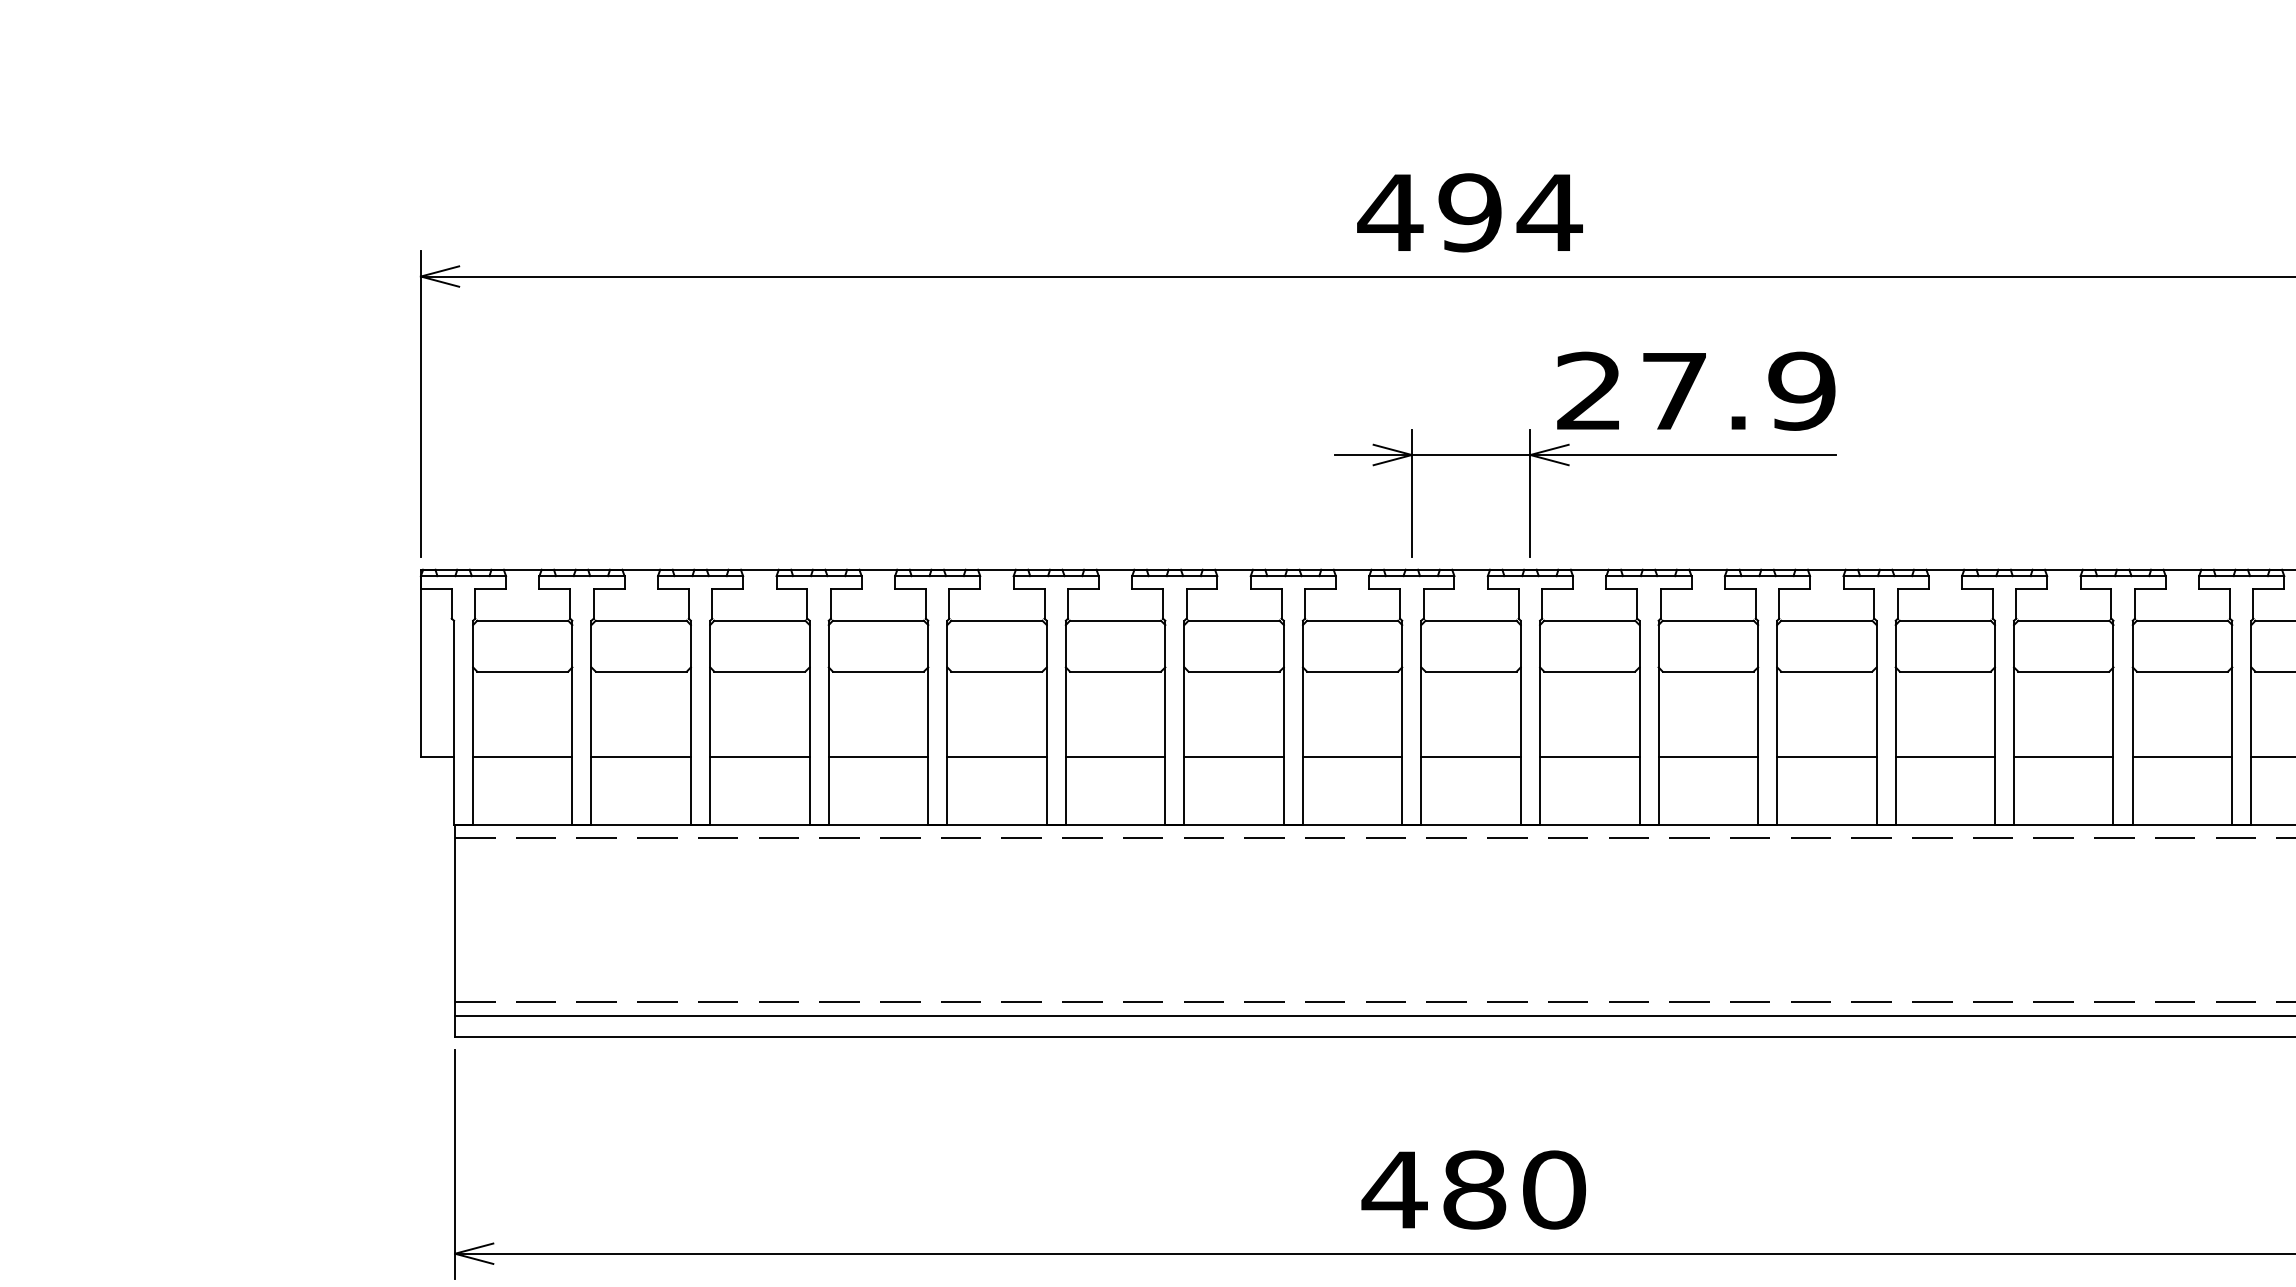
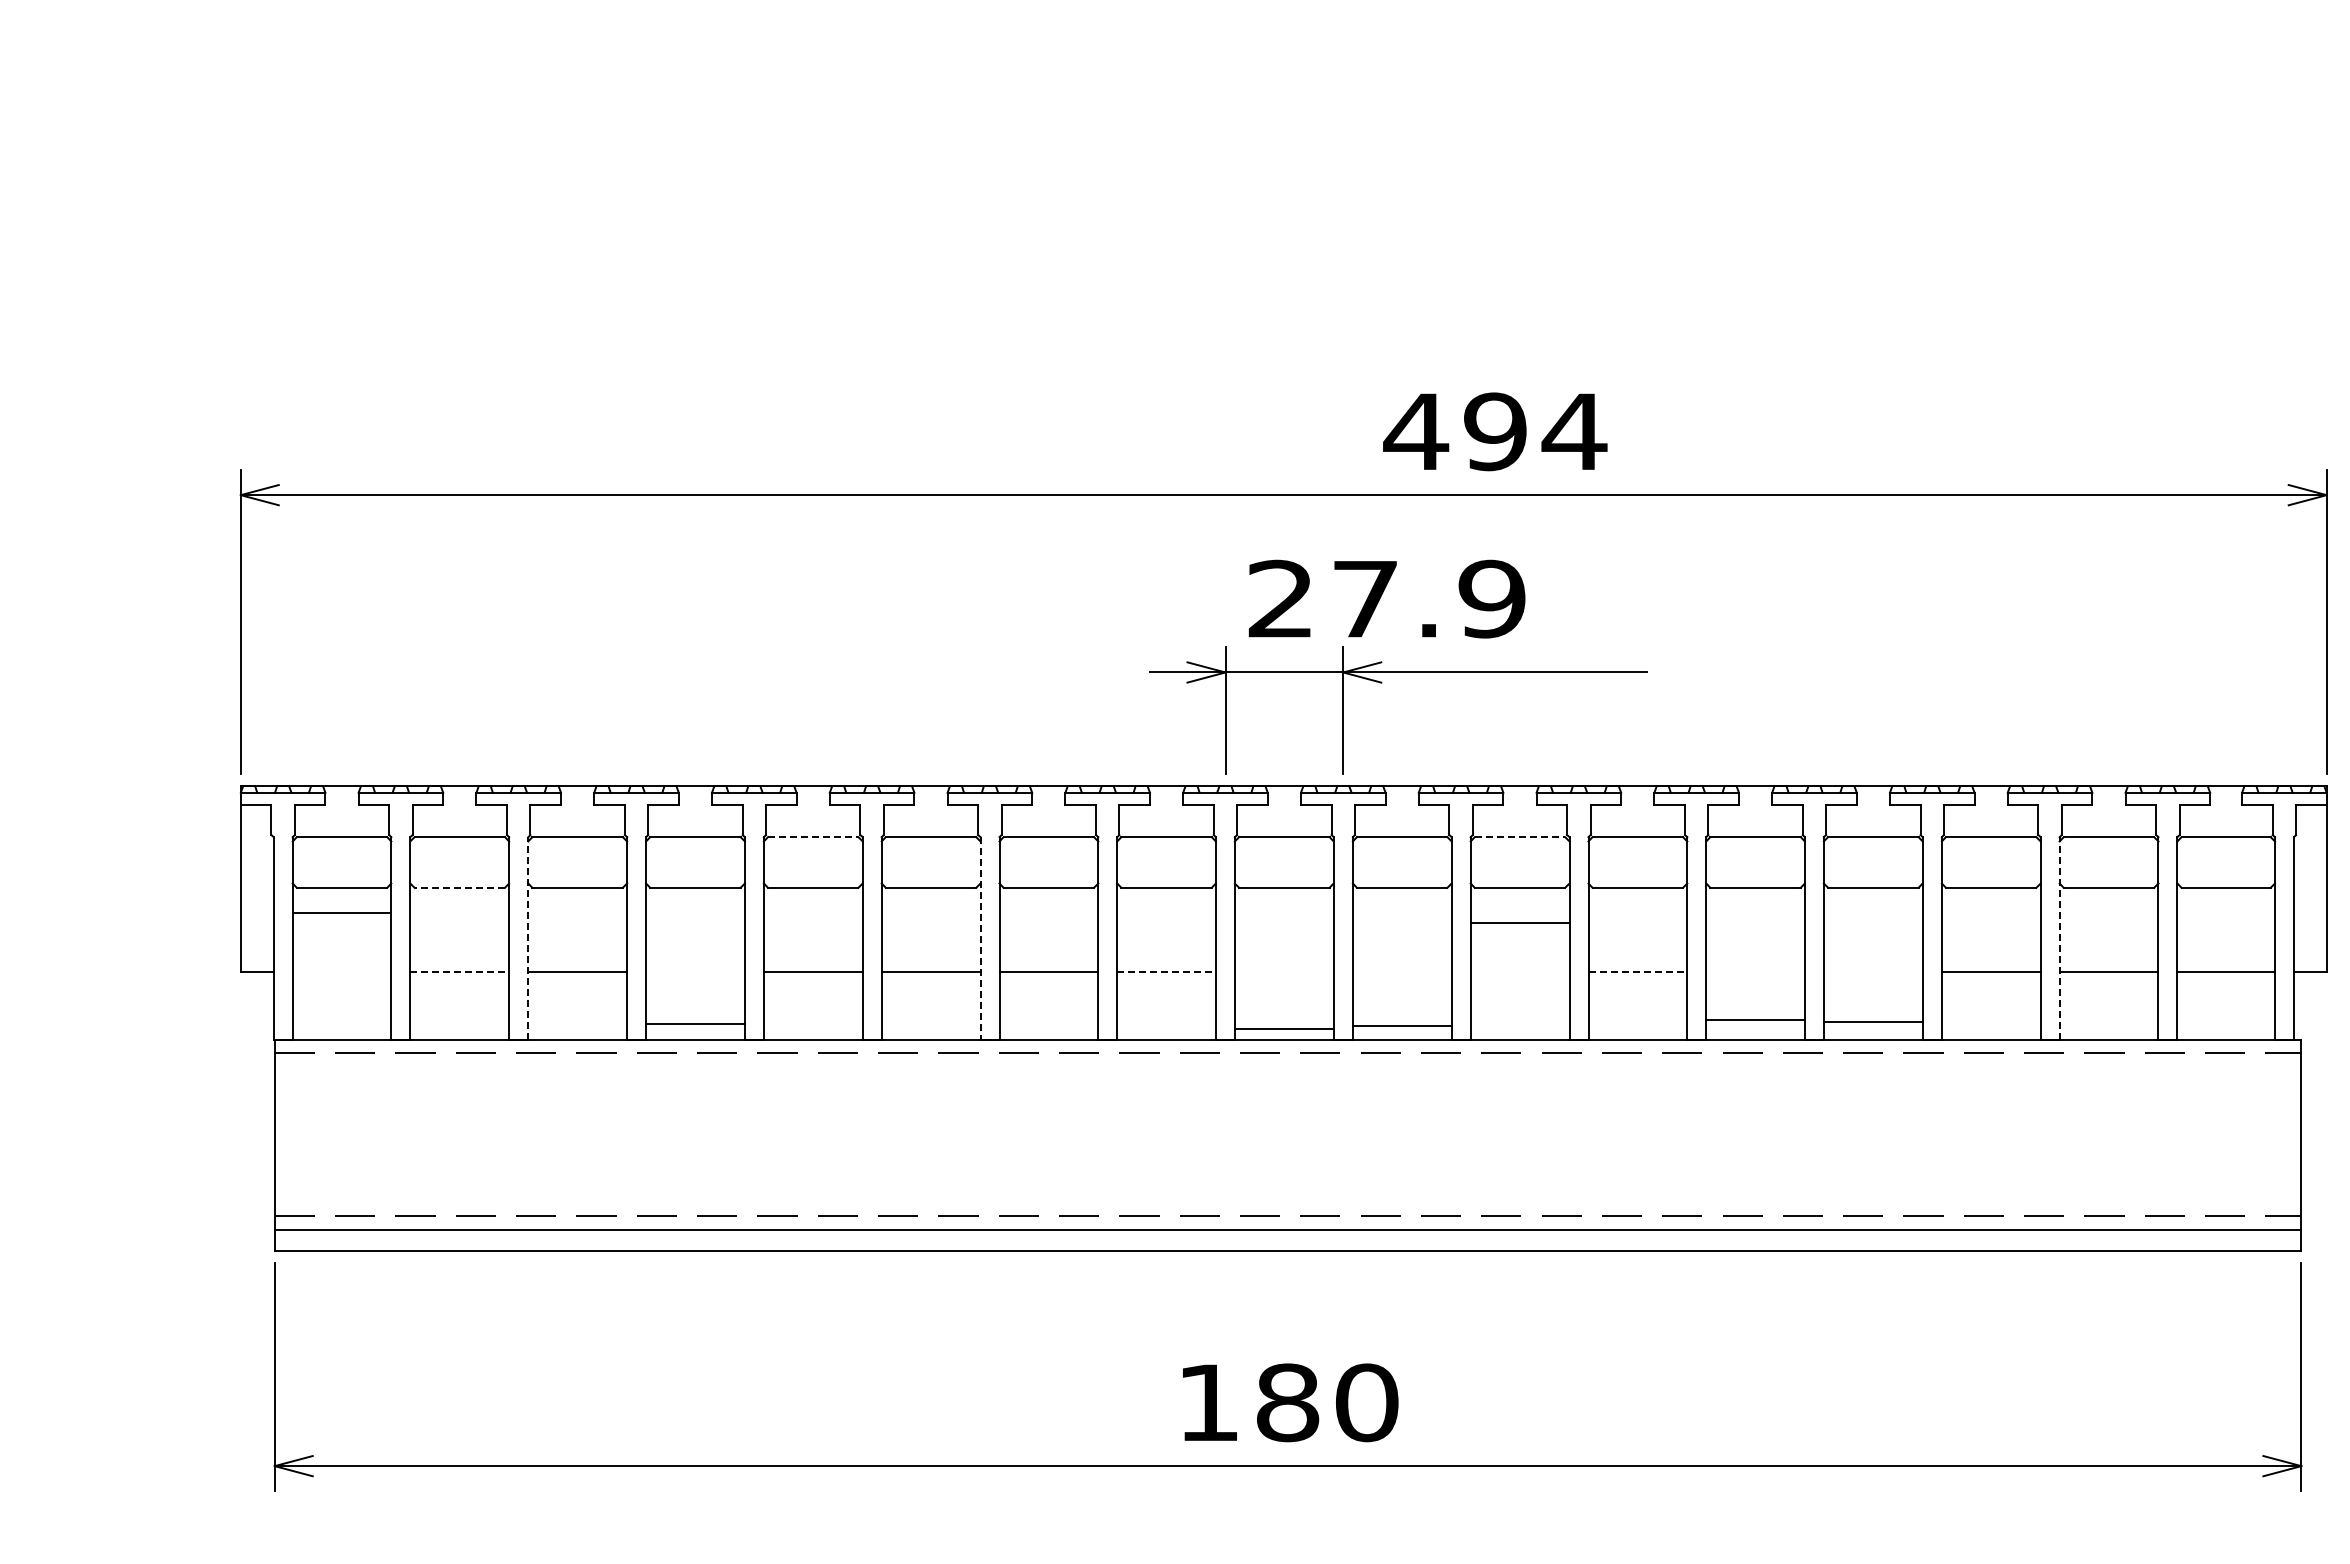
text: (1470, 212) -> (1495, 431), moved
text: (1695, 390) -> (1386, 598), moved
line: (997, 621) -> (813, 837), solid -> dashed
line: (1708, 621) -> (1520, 837), solid -> dashed
line: (640, 671) -> (459, 887), solid -> dashed
line: (710, 721) -> (528, 937), solid -> dashed
line: (2251, 721) -> (2059, 937), solid -> dashed
line: (1165, 722) -> (980, 938), solid -> dashed
line: (522, 756) -> (341, 913), moved
line: (641, 756) -> (460, 972), solid -> dashed
line: (878, 756) -> (695, 1024), moved
line: (1353, 756) -> (1167, 972), solid -> dashed
line: (1470, 756) -> (1283, 1029), moved
line: (1589, 756) -> (1401, 1026), moved
line: (1707, 756) -> (1519, 923), moved
line: (1827, 756) -> (1638, 972), solid -> dashed
line: (1945, 756) -> (1755, 1020), moved
line: (2063, 756) -> (1872, 1022), moved
text: (1394, 1189) -> (1208, 1402), 480 -> 180

